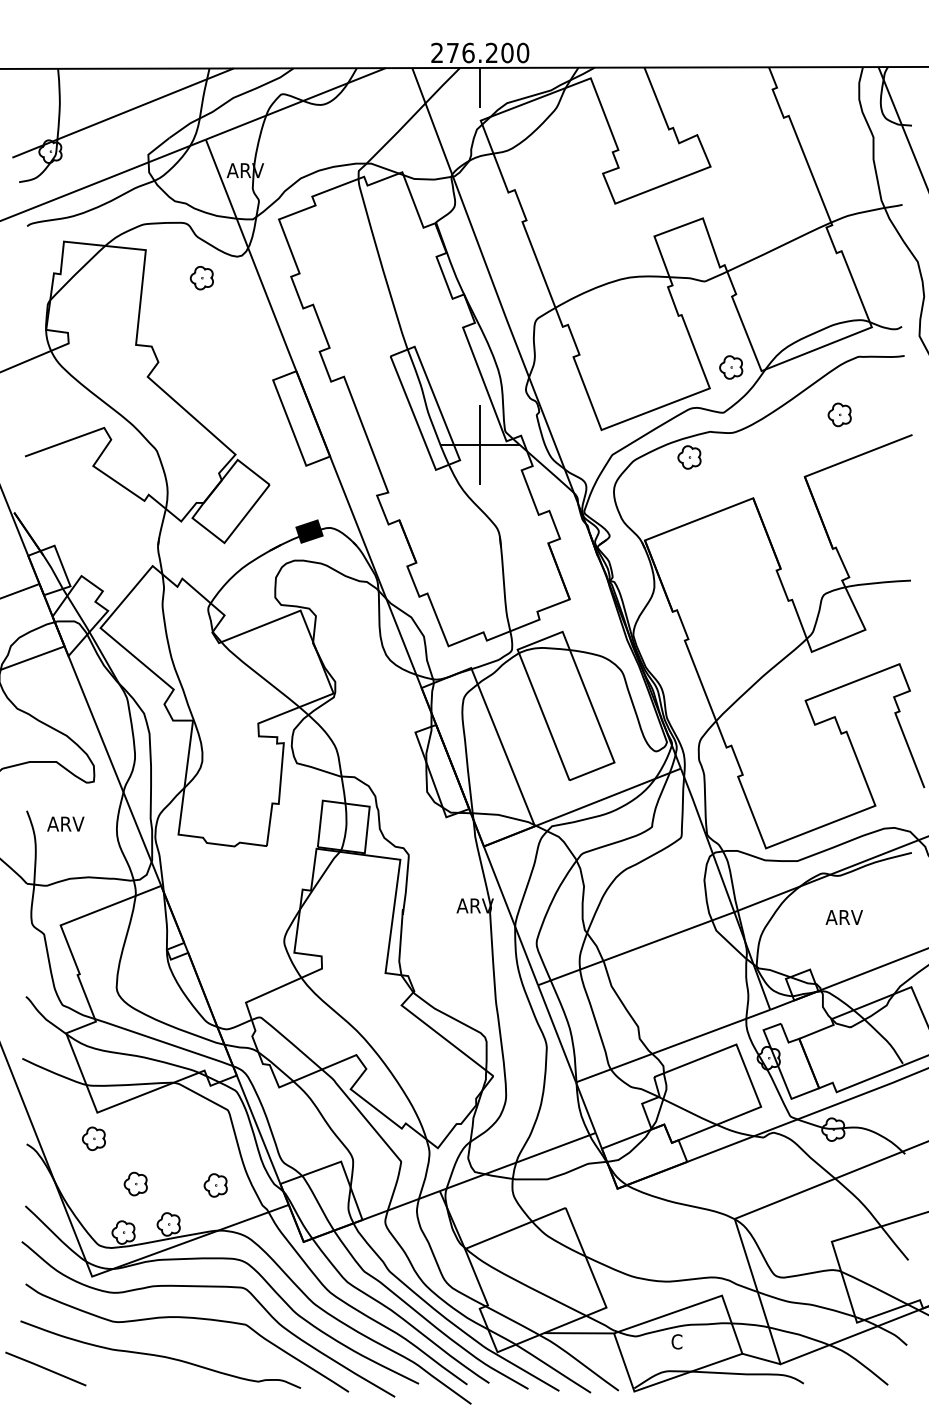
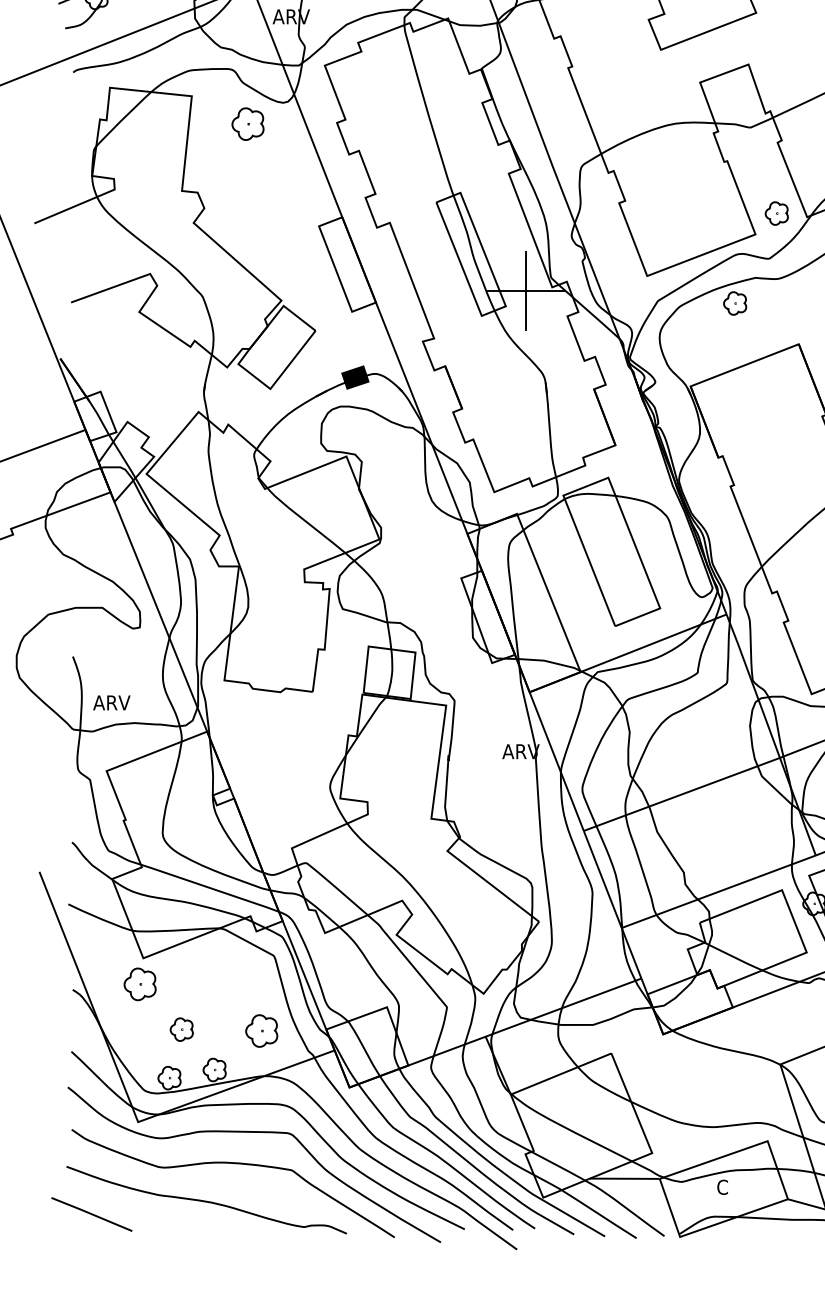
part: (201, 278) -> (247, 124), size x1.4
text: (65, 823) -> (111, 702), moved
part: (93, 1138) -> (139, 984), size x1.4
part: (215, 1185) -> (261, 1031), size x1.4

